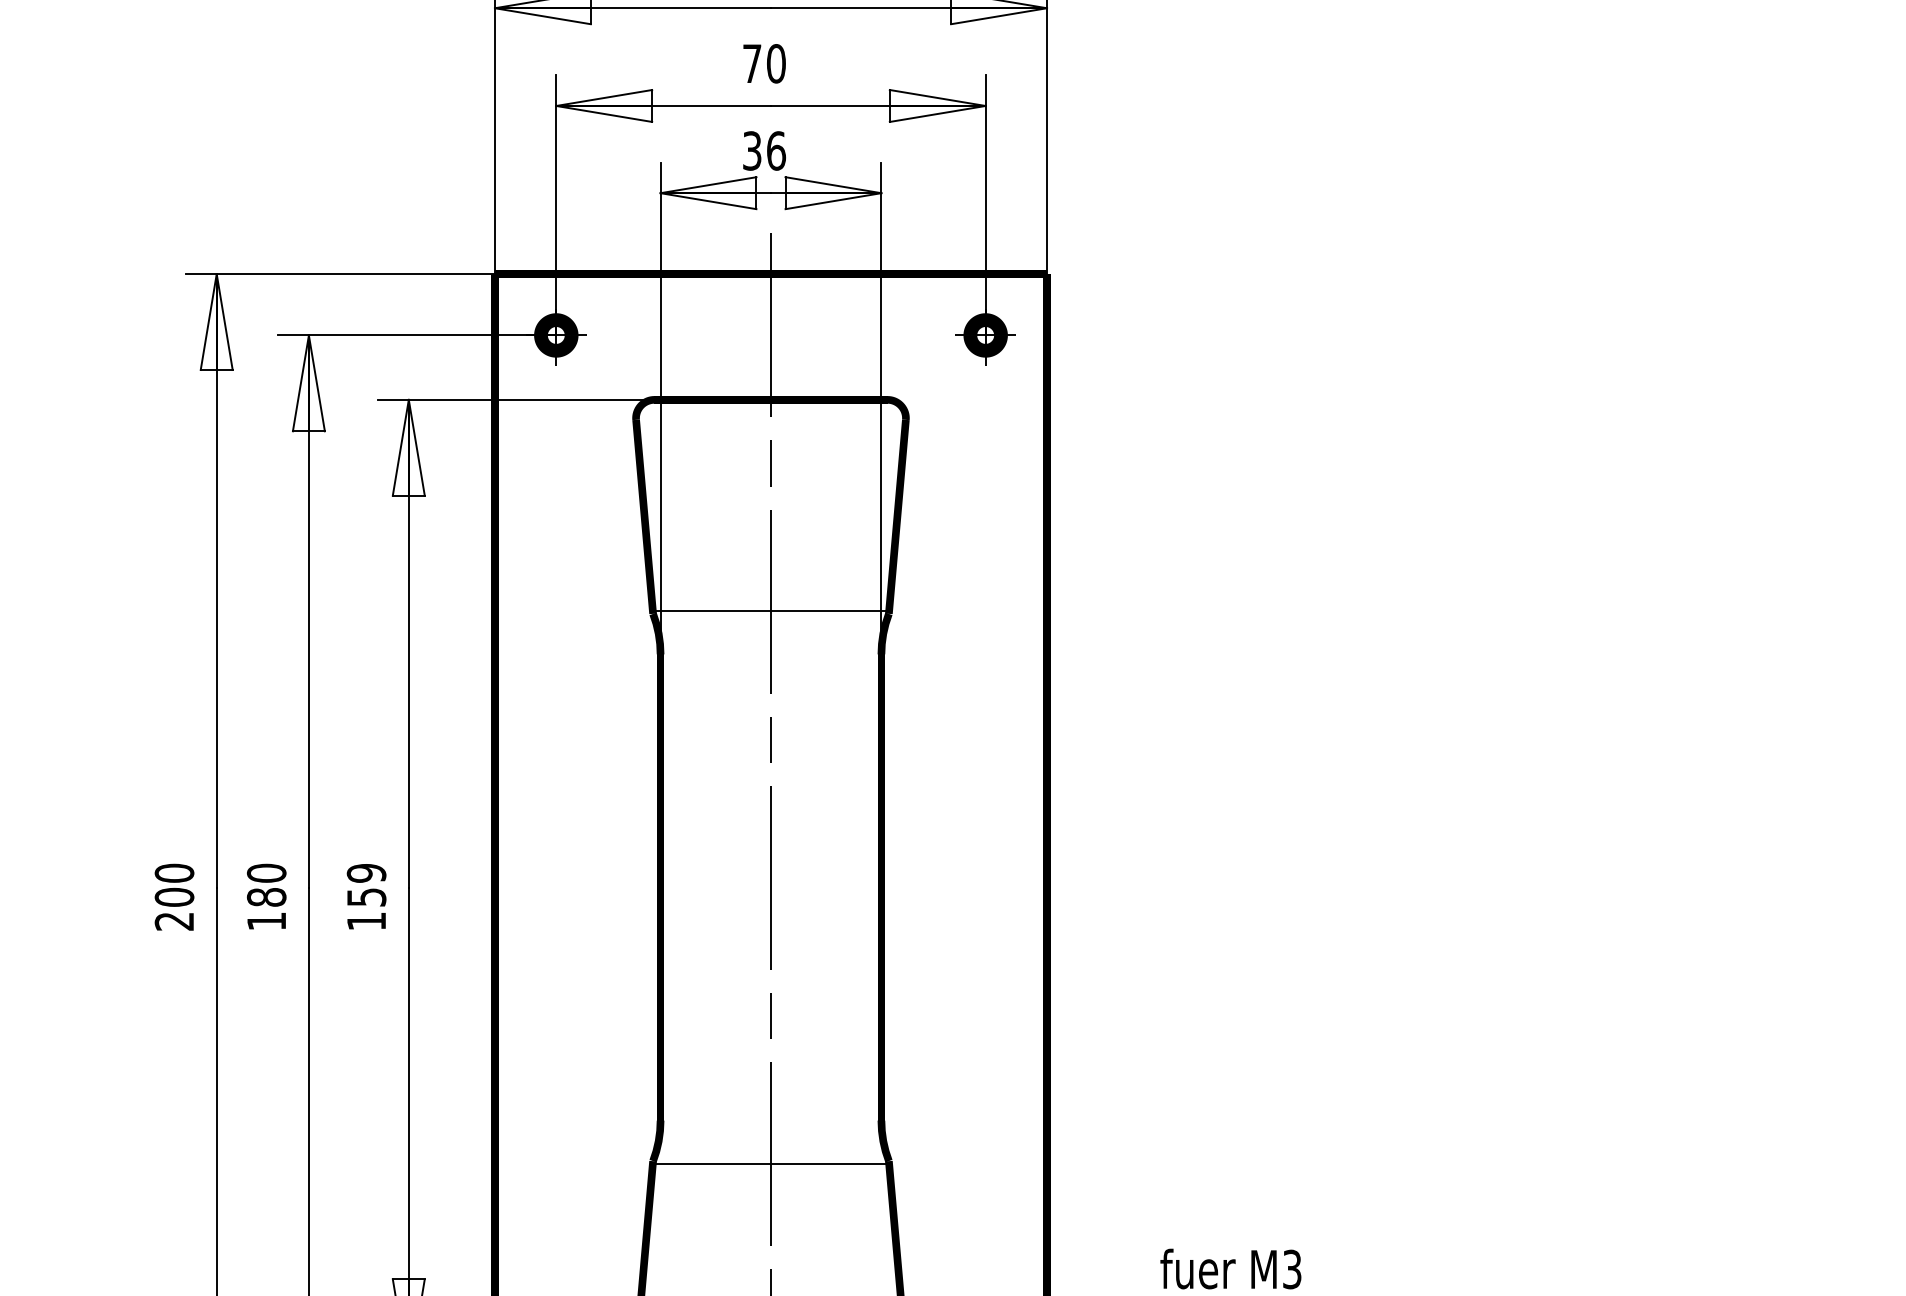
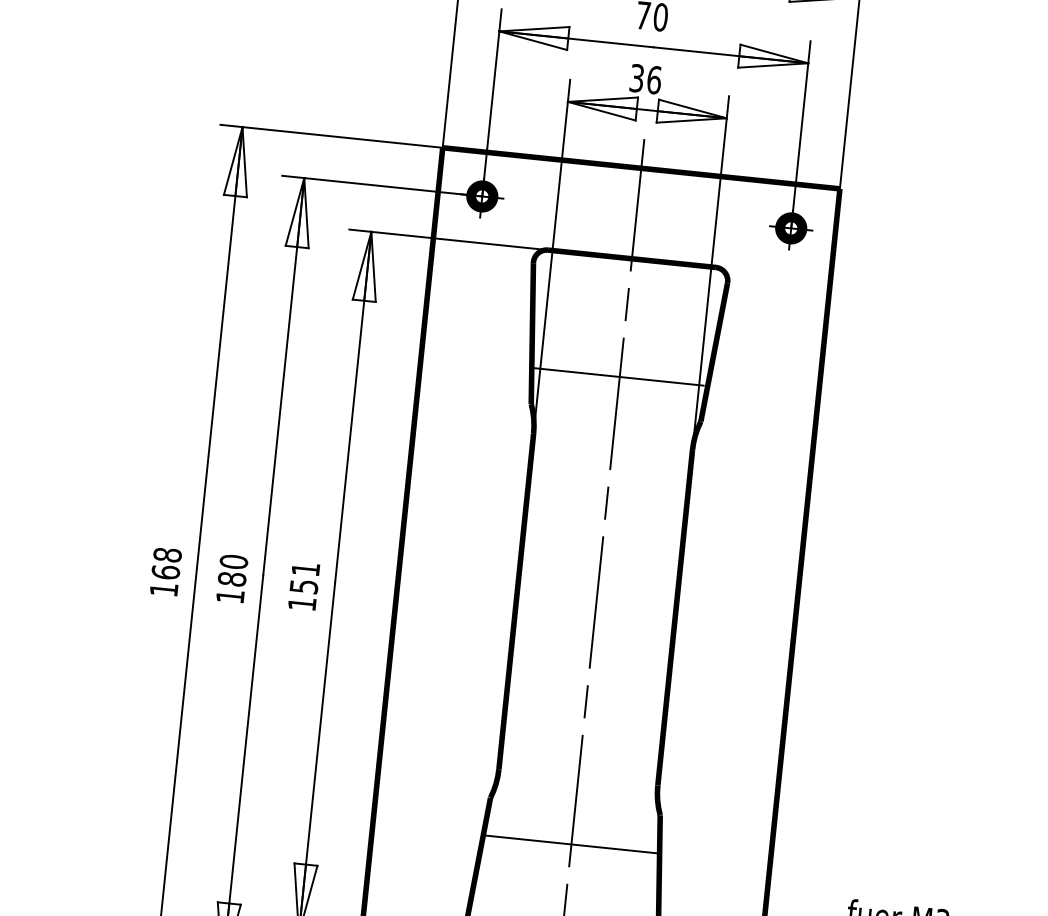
line: (769, 611) -> (618, 377), moved
text: (366, 873) -> (305, 569), 159 -> 151
text: (174, 896) -> (165, 571), 200 -> 168
line: (770, 1163) -> (571, 844), moved

